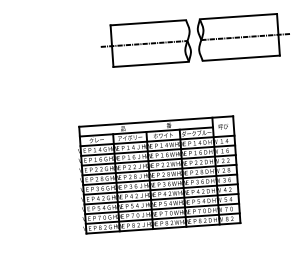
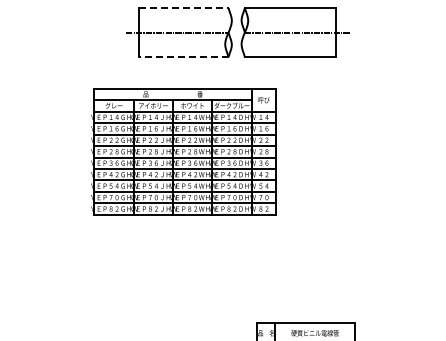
line: (148, 23) -> (184, 8), solid -> dashed
line: (151, 64) -> (184, 57), solid -> dashed
part: (158, 174) -> (183, 151), moved

